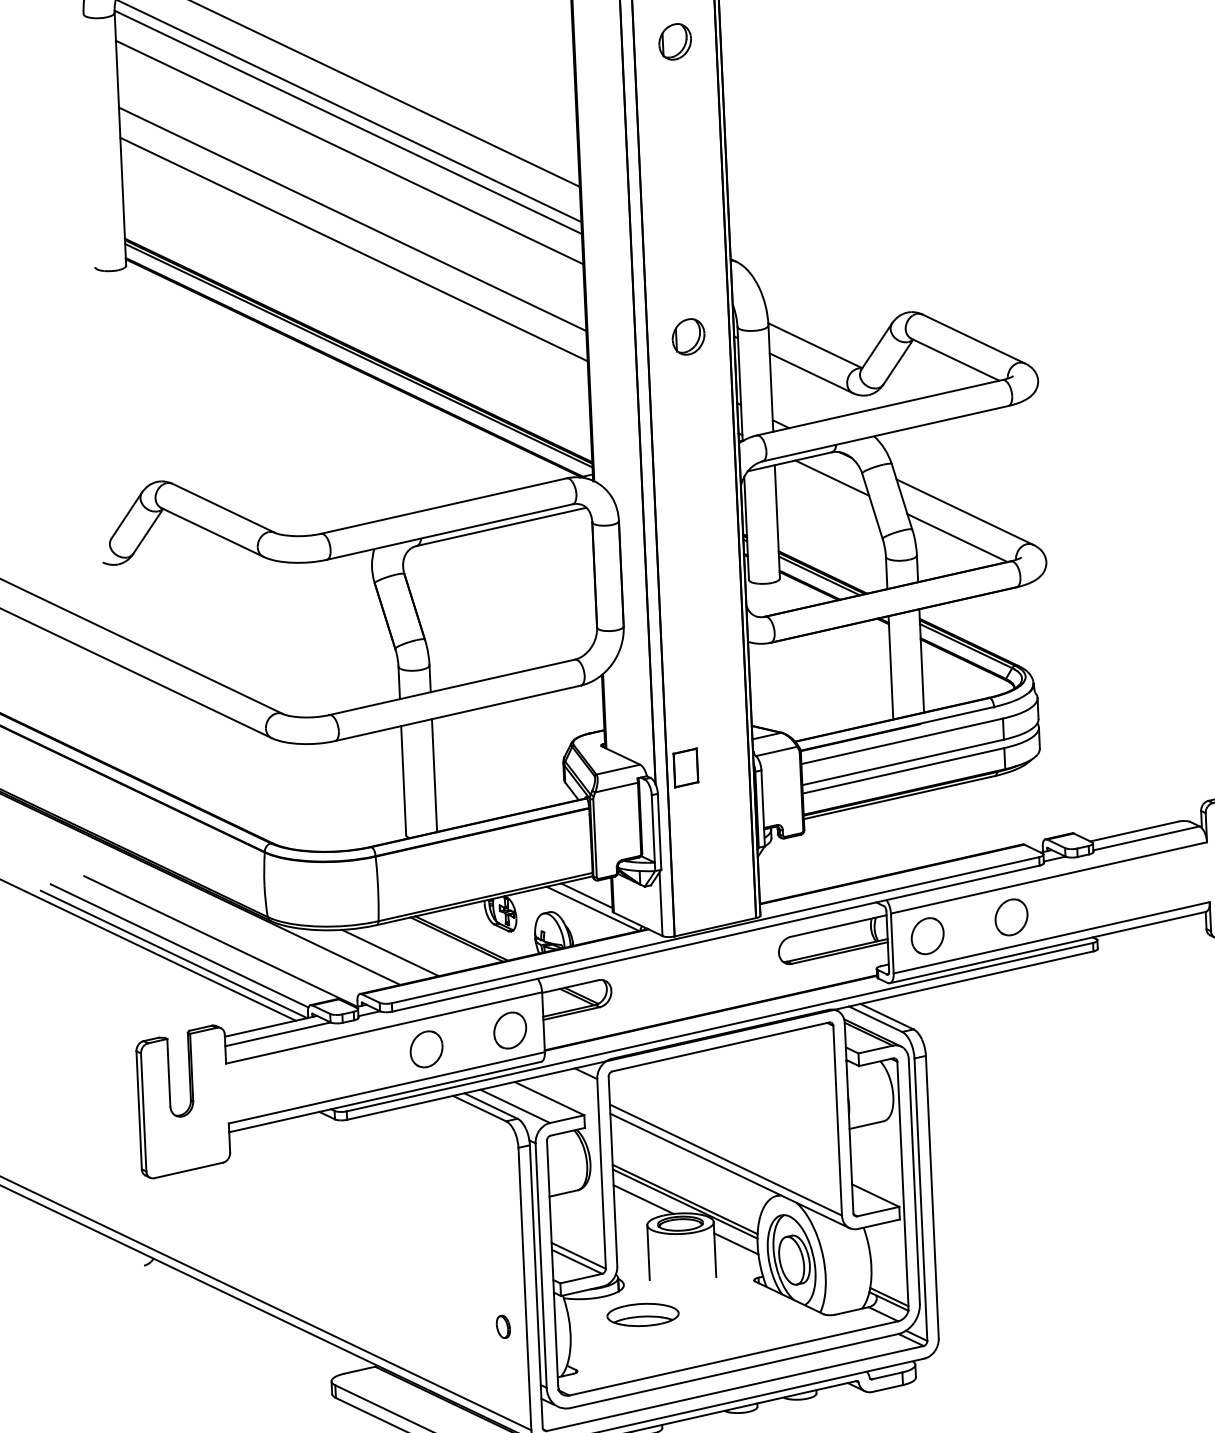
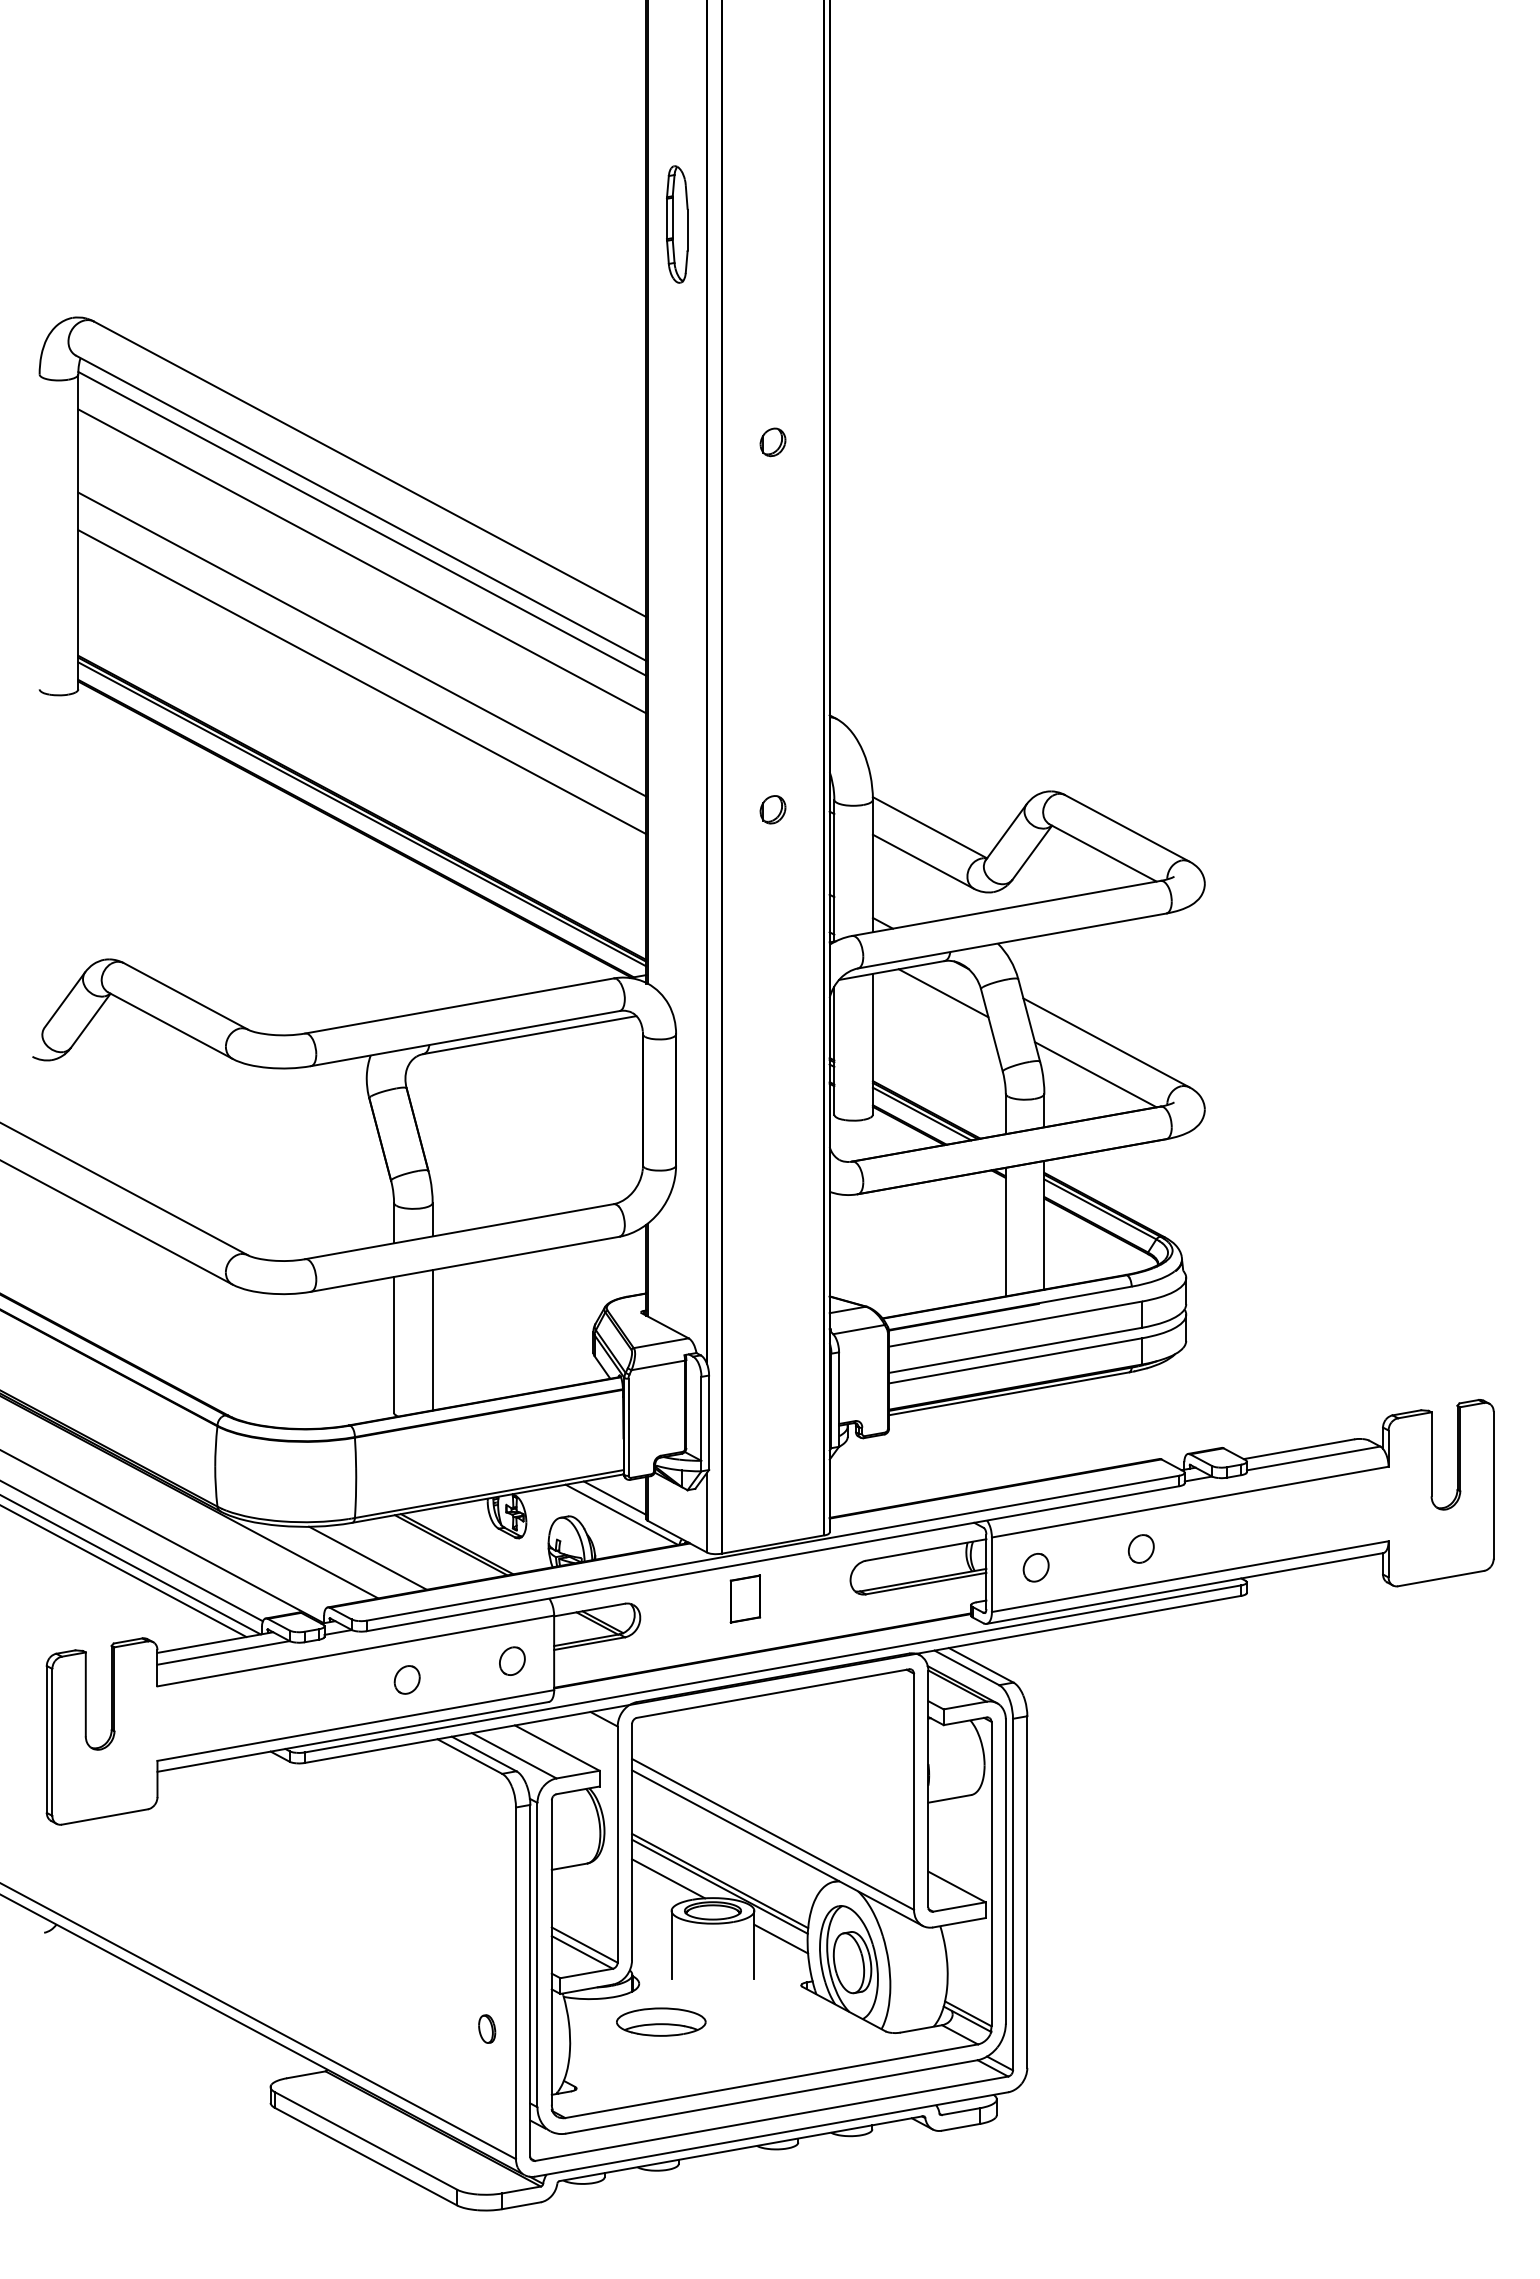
part: (674, 42) -> (772, 442), size x0.62
part: (688, 336) -> (772, 809), size x0.62
part: (685, 767) -> (745, 1598), moved
part: (1010, 917) -> (1140, 1548), size x0.62
part: (927, 936) -> (1035, 1567), size x0.62
part: (510, 1029) -> (512, 1660), size x0.62
part: (425, 1049) -> (406, 1679), size x0.62

